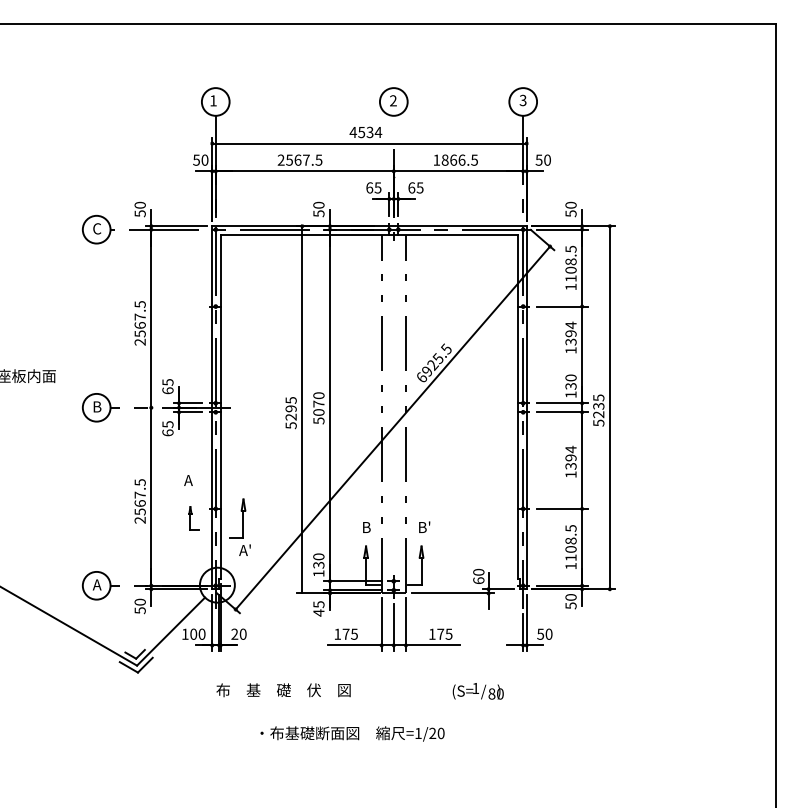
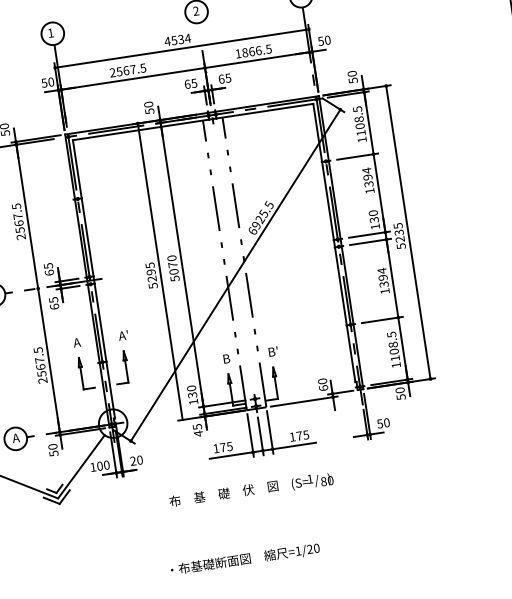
part: (193, 518) -> (85, 372), size x1.67
text: (244, 549) -> (122, 334), moved
text: (283, 690) -> (223, 493), moved
text: (477, 691) -> (311, 481), moved
text: (352, 733) -> (245, 559), moved

